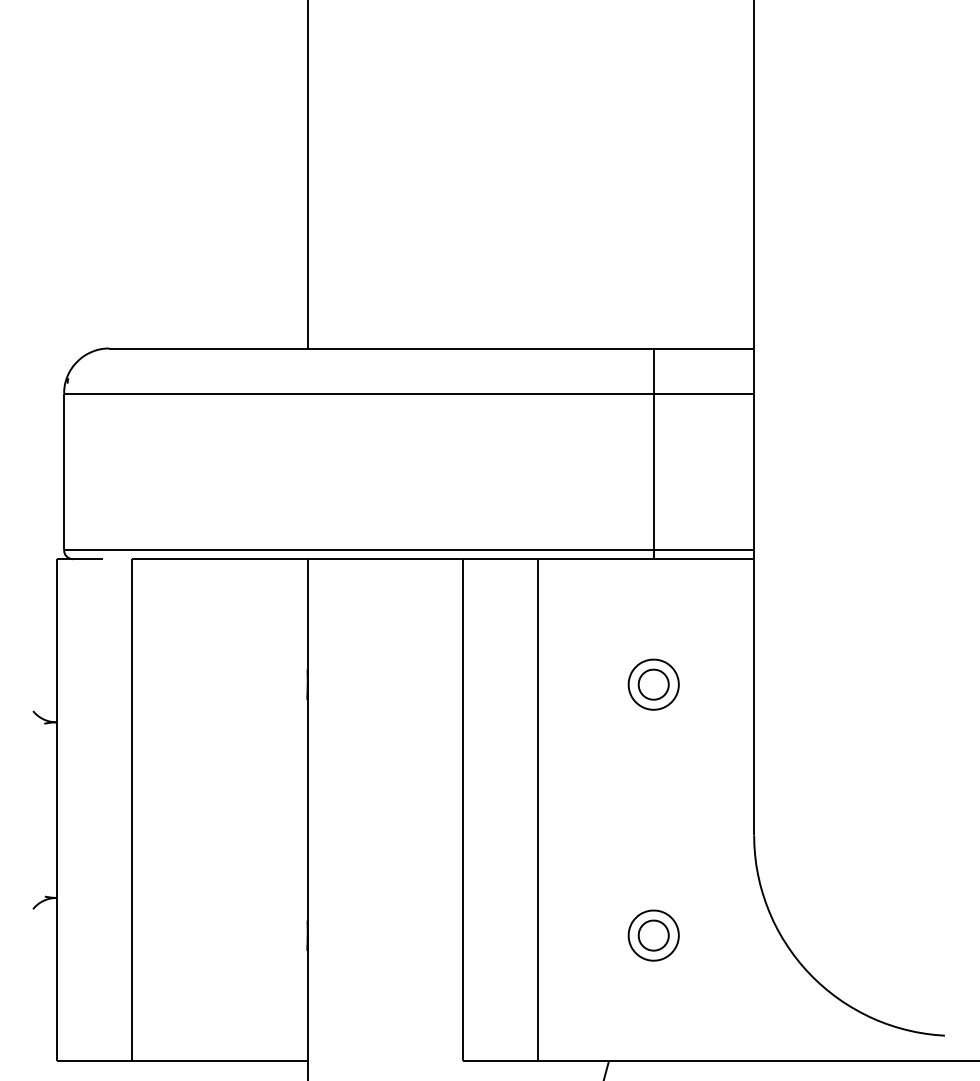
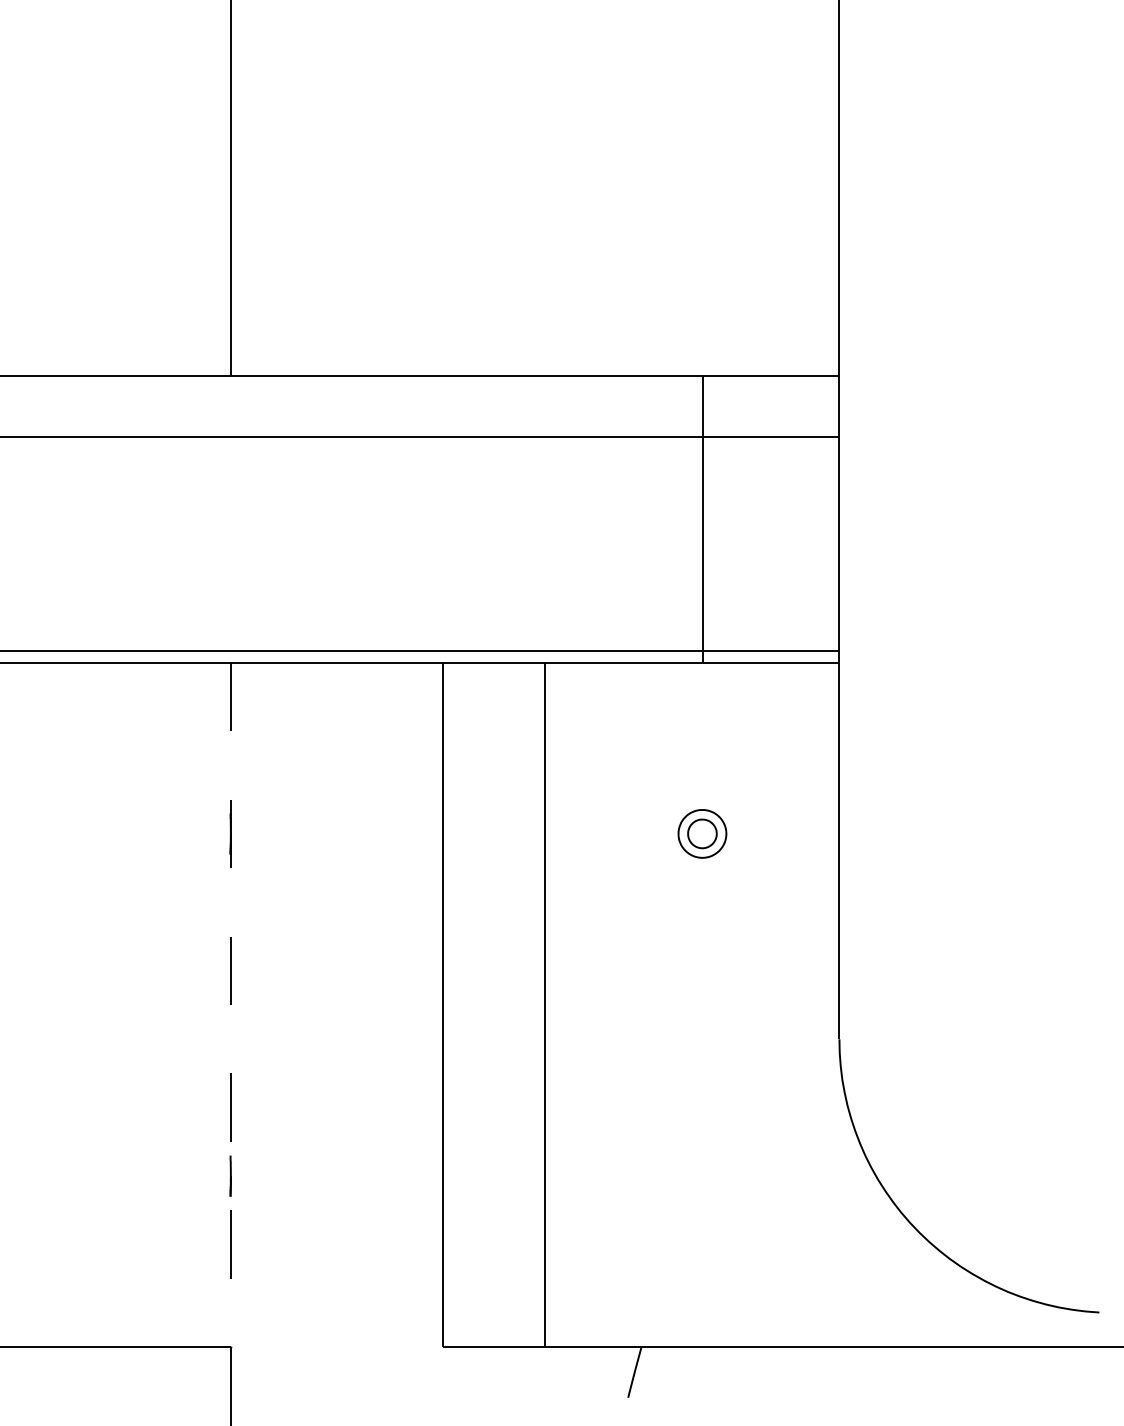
part: (653, 684) -> (702, 833), size x0.7
line: (307, 810) -> (230, 1005), solid -> dashed
part: (653, 935) -> (702, 1175), removed

